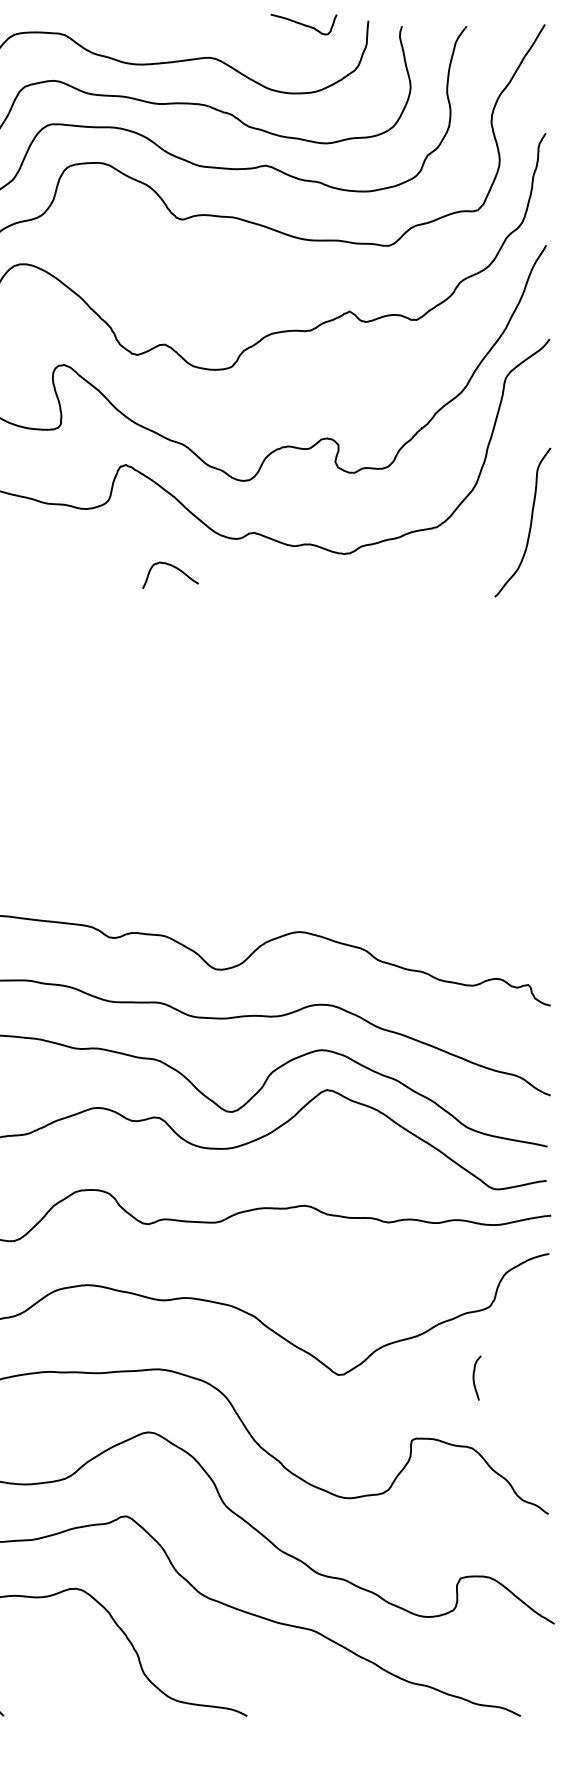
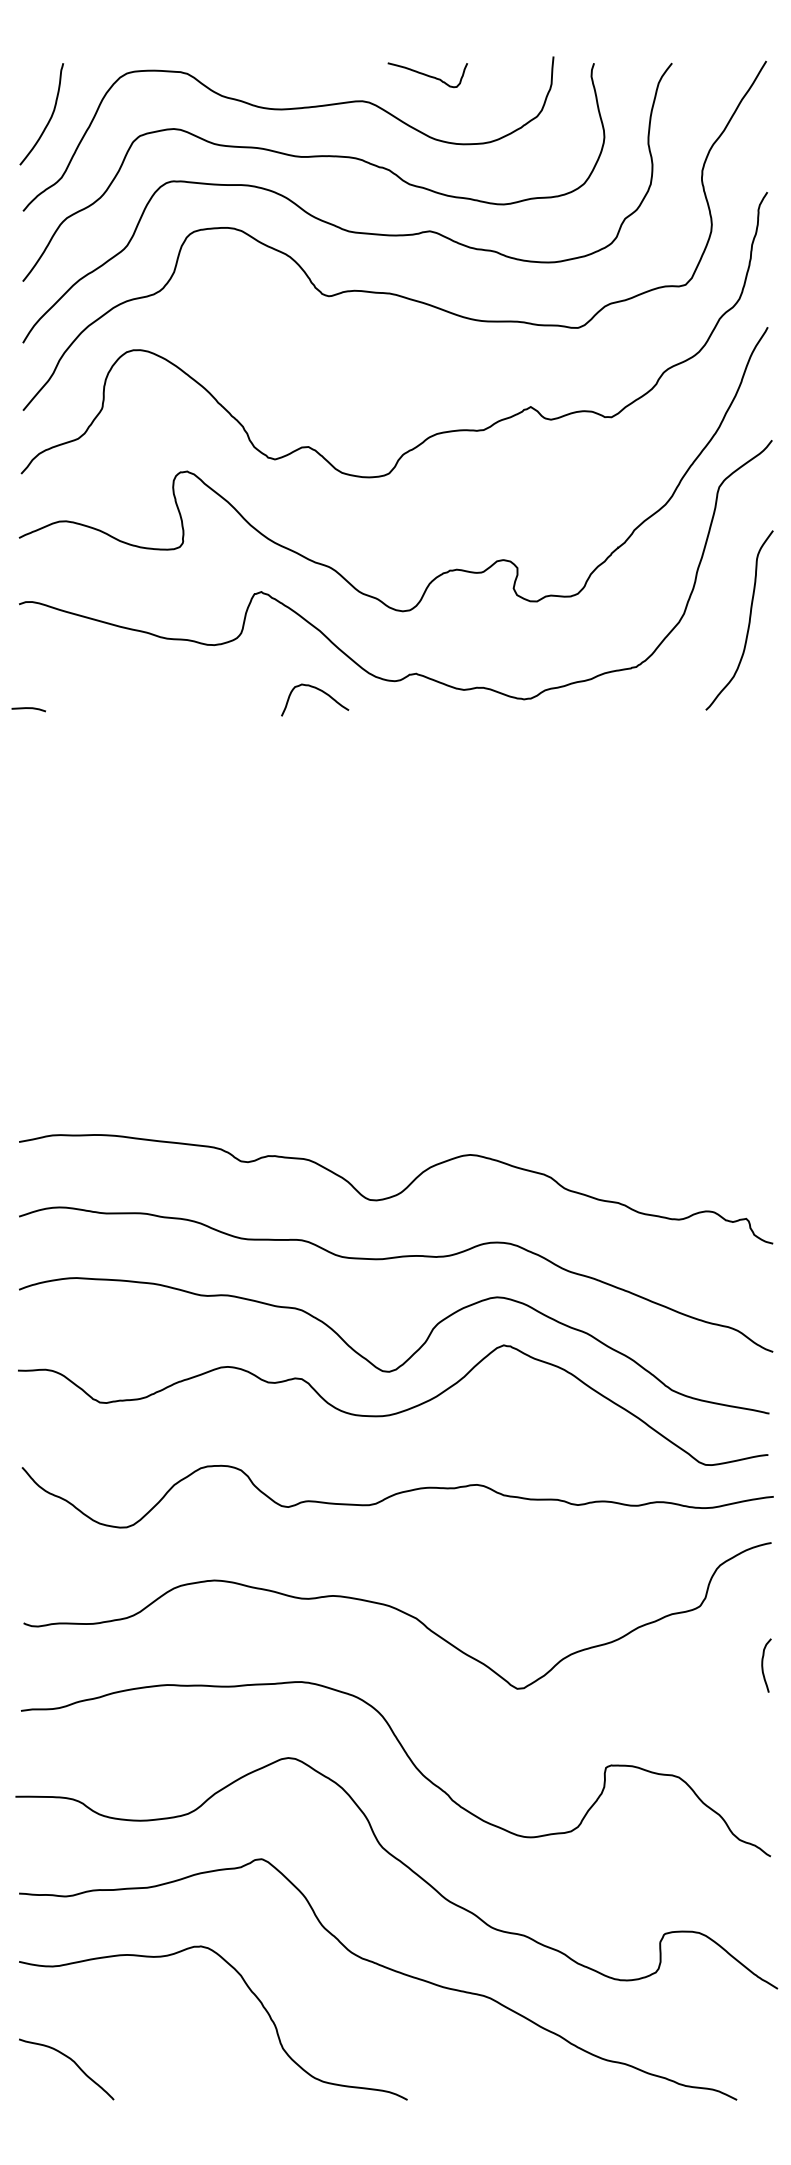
curve: (303, 24) -> (427, 75), moved
curve: (530, 523) -> (748, 621), moved
curve: (175, 568) -> (320, 691), moved
curve: (474, 1378) -> (763, 1665), moved

